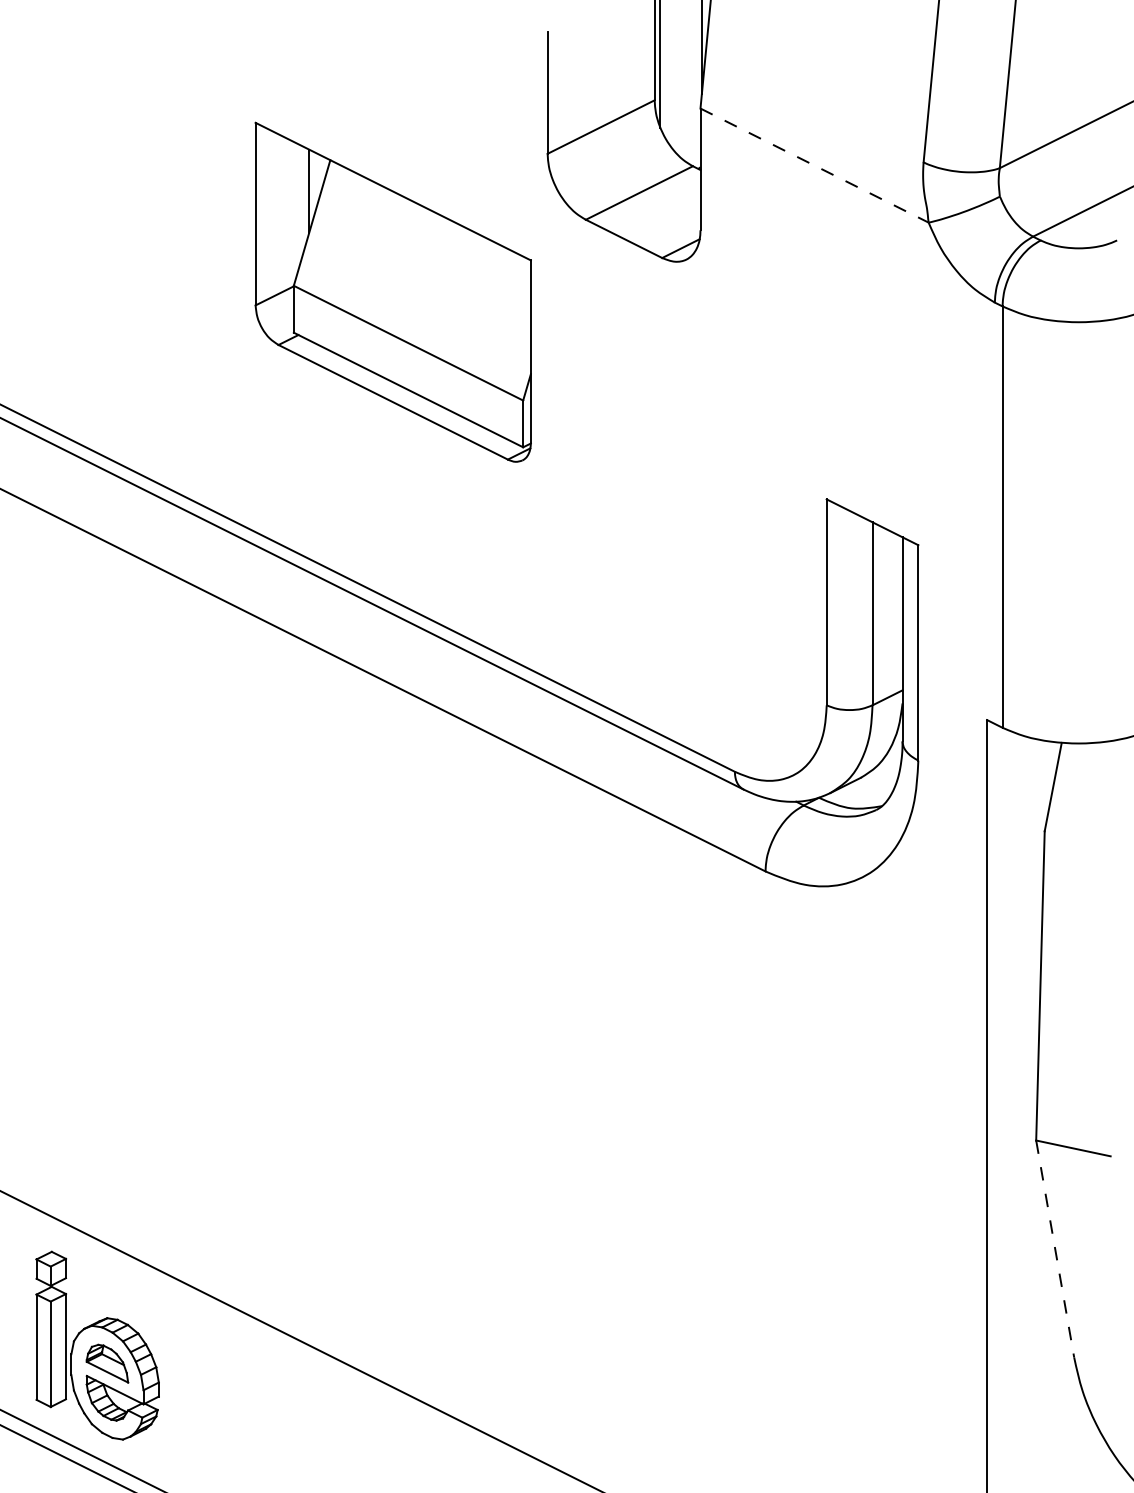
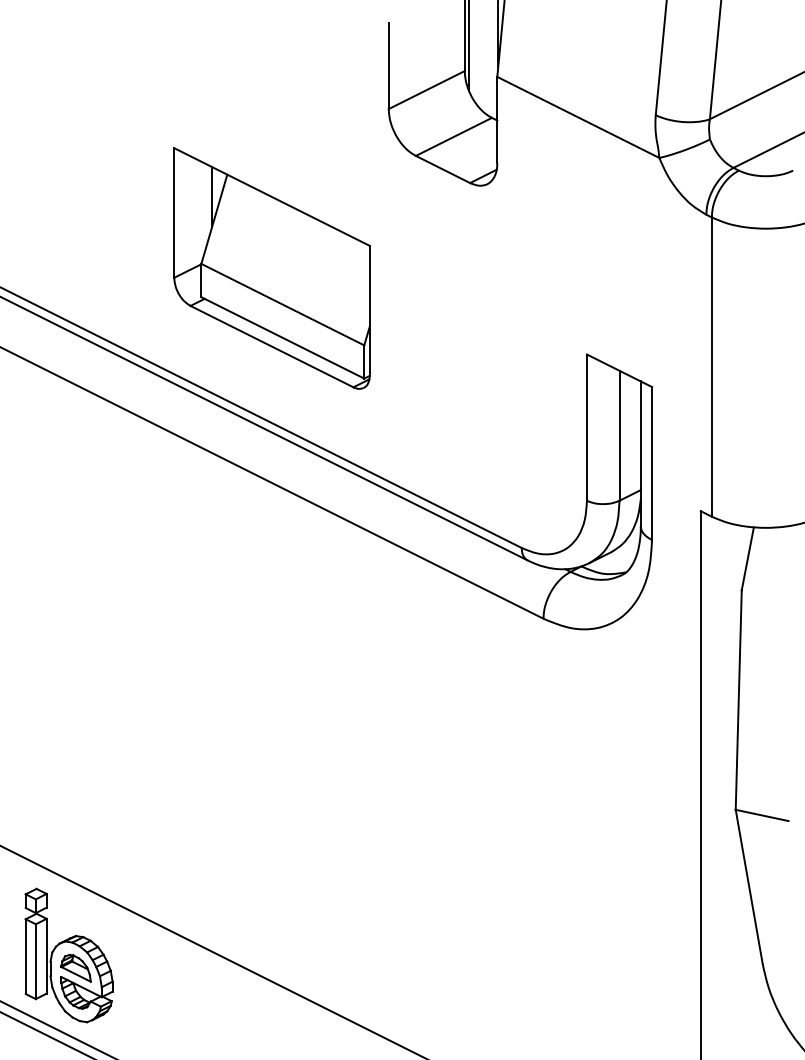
line: (814, 165) -> (578, 117), dashed -> solid
part: (392, 291) -> (271, 267), moved
line: (1055, 1249) -> (749, 887), dashed -> solid

